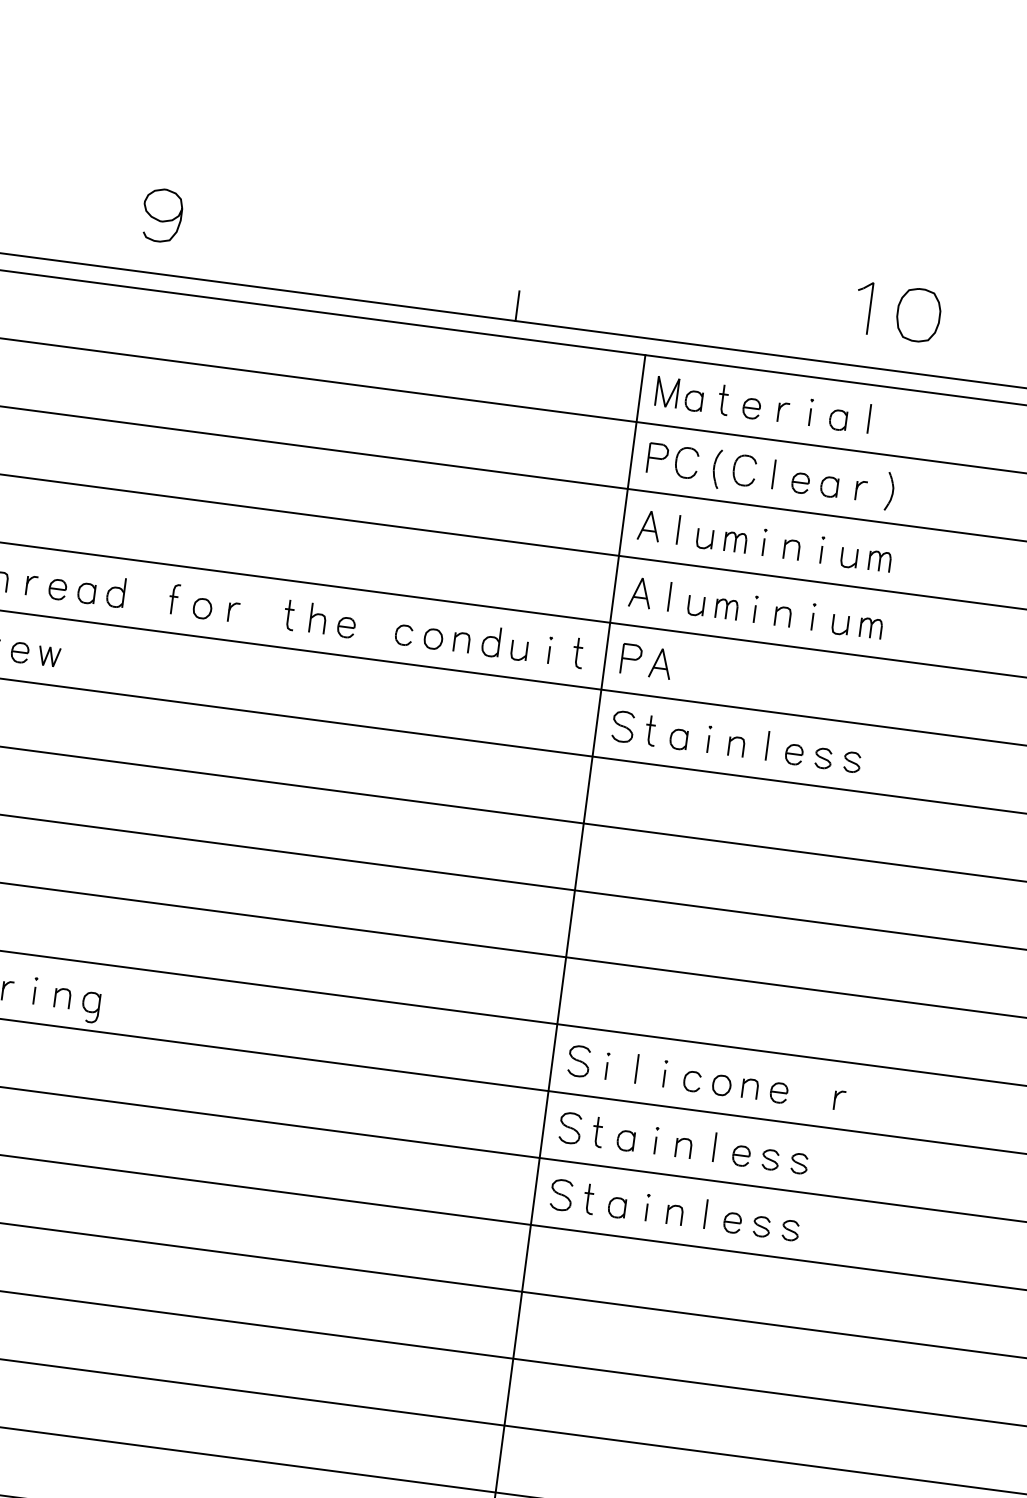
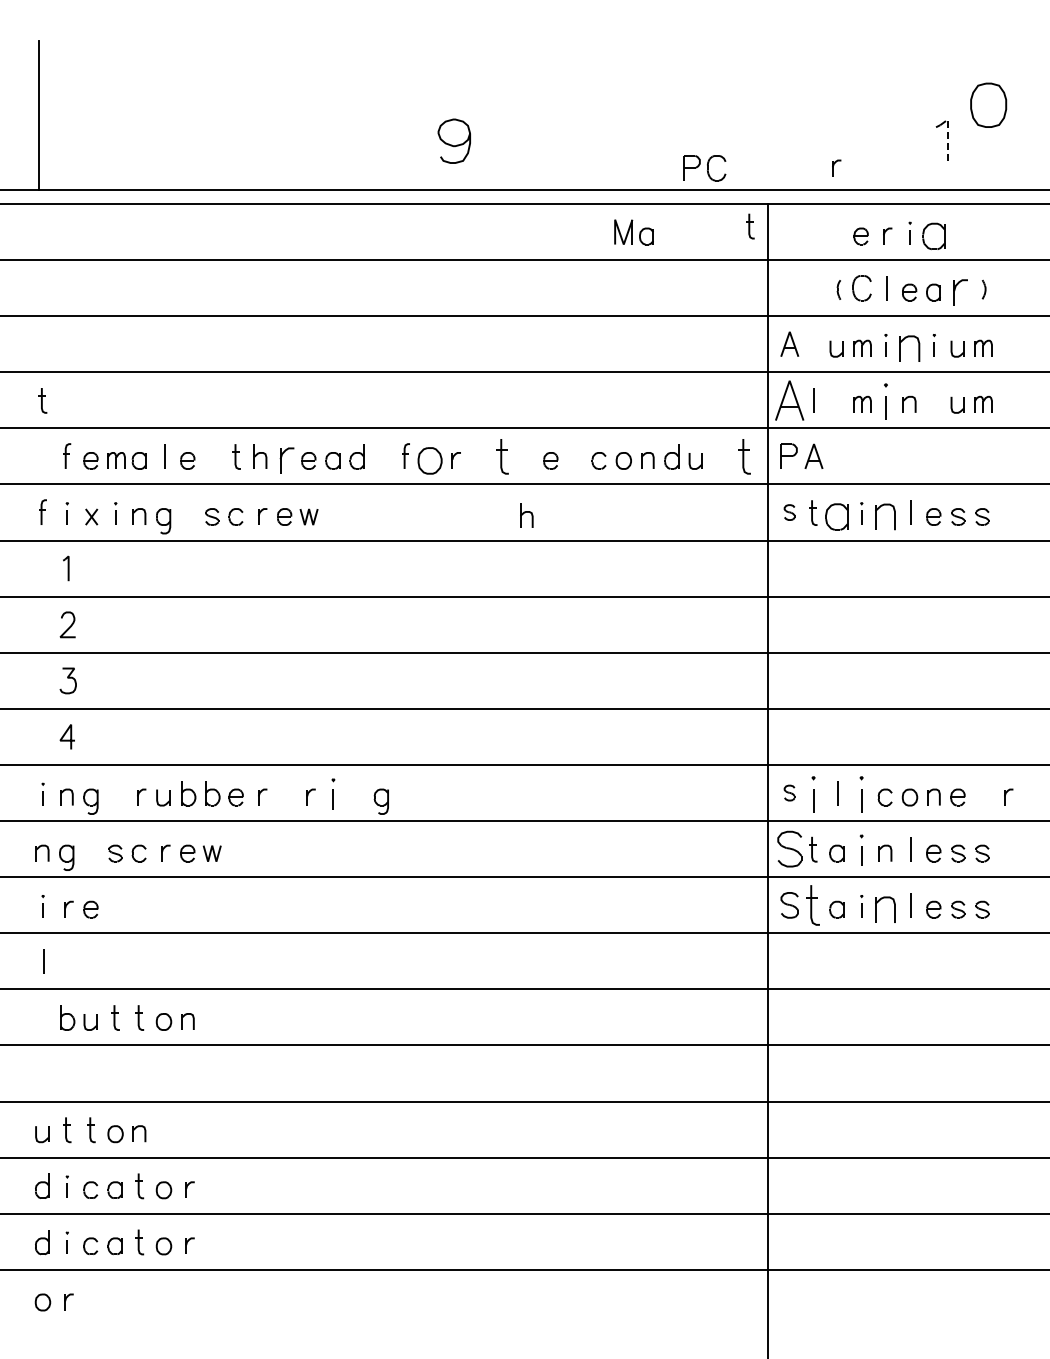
curve: (159, 219) -> (452, 144), moved
line: (870, 303) -> (947, 136), solid -> dashed
line: (518, 305) -> (657, 176), removed
part: (918, 314) -> (988, 104), moved
part: (733, 322) -> (836, 167), added
part: (678, 394) -> (633, 232), moved
part: (724, 400) -> (750, 226), moved
line: (868, 419) -> (958, 232), removed
part: (837, 420) -> (933, 236), size x1.6
part: (672, 461) -> (704, 168), moved
part: (716, 468) -> (838, 289), size x0.6
part: (860, 489) -> (959, 291), size x1.6
part: (889, 491) -> (983, 289), size x0.6
line: (677, 530) -> (813, 344), removed
part: (791, 548) -> (909, 347), size x1.6
part: (31, 585) -> (286, 460), size x1.6
part: (640, 591) -> (789, 399), size x1.6
part: (695, 605) -> (836, 404), removed
part: (202, 608) -> (430, 460), size x1.6
part: (754, 609) -> (885, 401), size x1.6
part: (289, 614) -> (502, 456), size x1.4
part: (812, 616) -> (933, 401), removed
part: (318, 618) -> (526, 515), moved
part: (549, 650) -> (720, 457), removed
part: (578, 652) -> (744, 456), size x1.4
part: (622, 726) -> (789, 512), size x0.6
part: (678, 738) -> (836, 516), size x1.6
part: (736, 746) -> (885, 516), size x1.6
part: (34, 990) -> (333, 793), size x1.4
part: (63, 997) -> (357, 796), removed
part: (578, 1060) -> (789, 792), size x0.6
part: (606, 1065) -> (812, 793), size x1.6
part: (664, 1072) -> (861, 793), size x1.6
part: (569, 1128) -> (789, 849), size x1.4
part: (655, 1139) -> (861, 849), size x1.4
part: (589, 1199) -> (813, 905), size x1.6
part: (675, 1213) -> (885, 908), size x1.6

